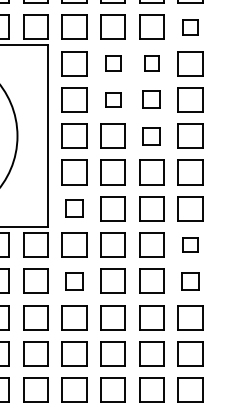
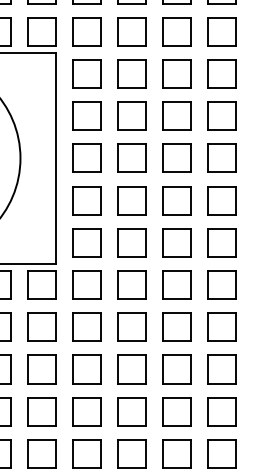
part: (190, 27) -> (221, 31), size x1.67
part: (112, 63) -> (131, 73), size x1.67
part: (151, 63) -> (176, 73), size x1.67
part: (112, 99) -> (131, 115), size x1.67
part: (151, 99) -> (176, 115), size x1.43
part: (151, 135) -> (176, 157), size x1.43
part: (74, 208) -> (86, 242), size x1.43
part: (190, 244) -> (221, 284), size x1.67
part: (74, 280) -> (86, 326), size x1.43
part: (190, 280) -> (221, 326), size x1.43

